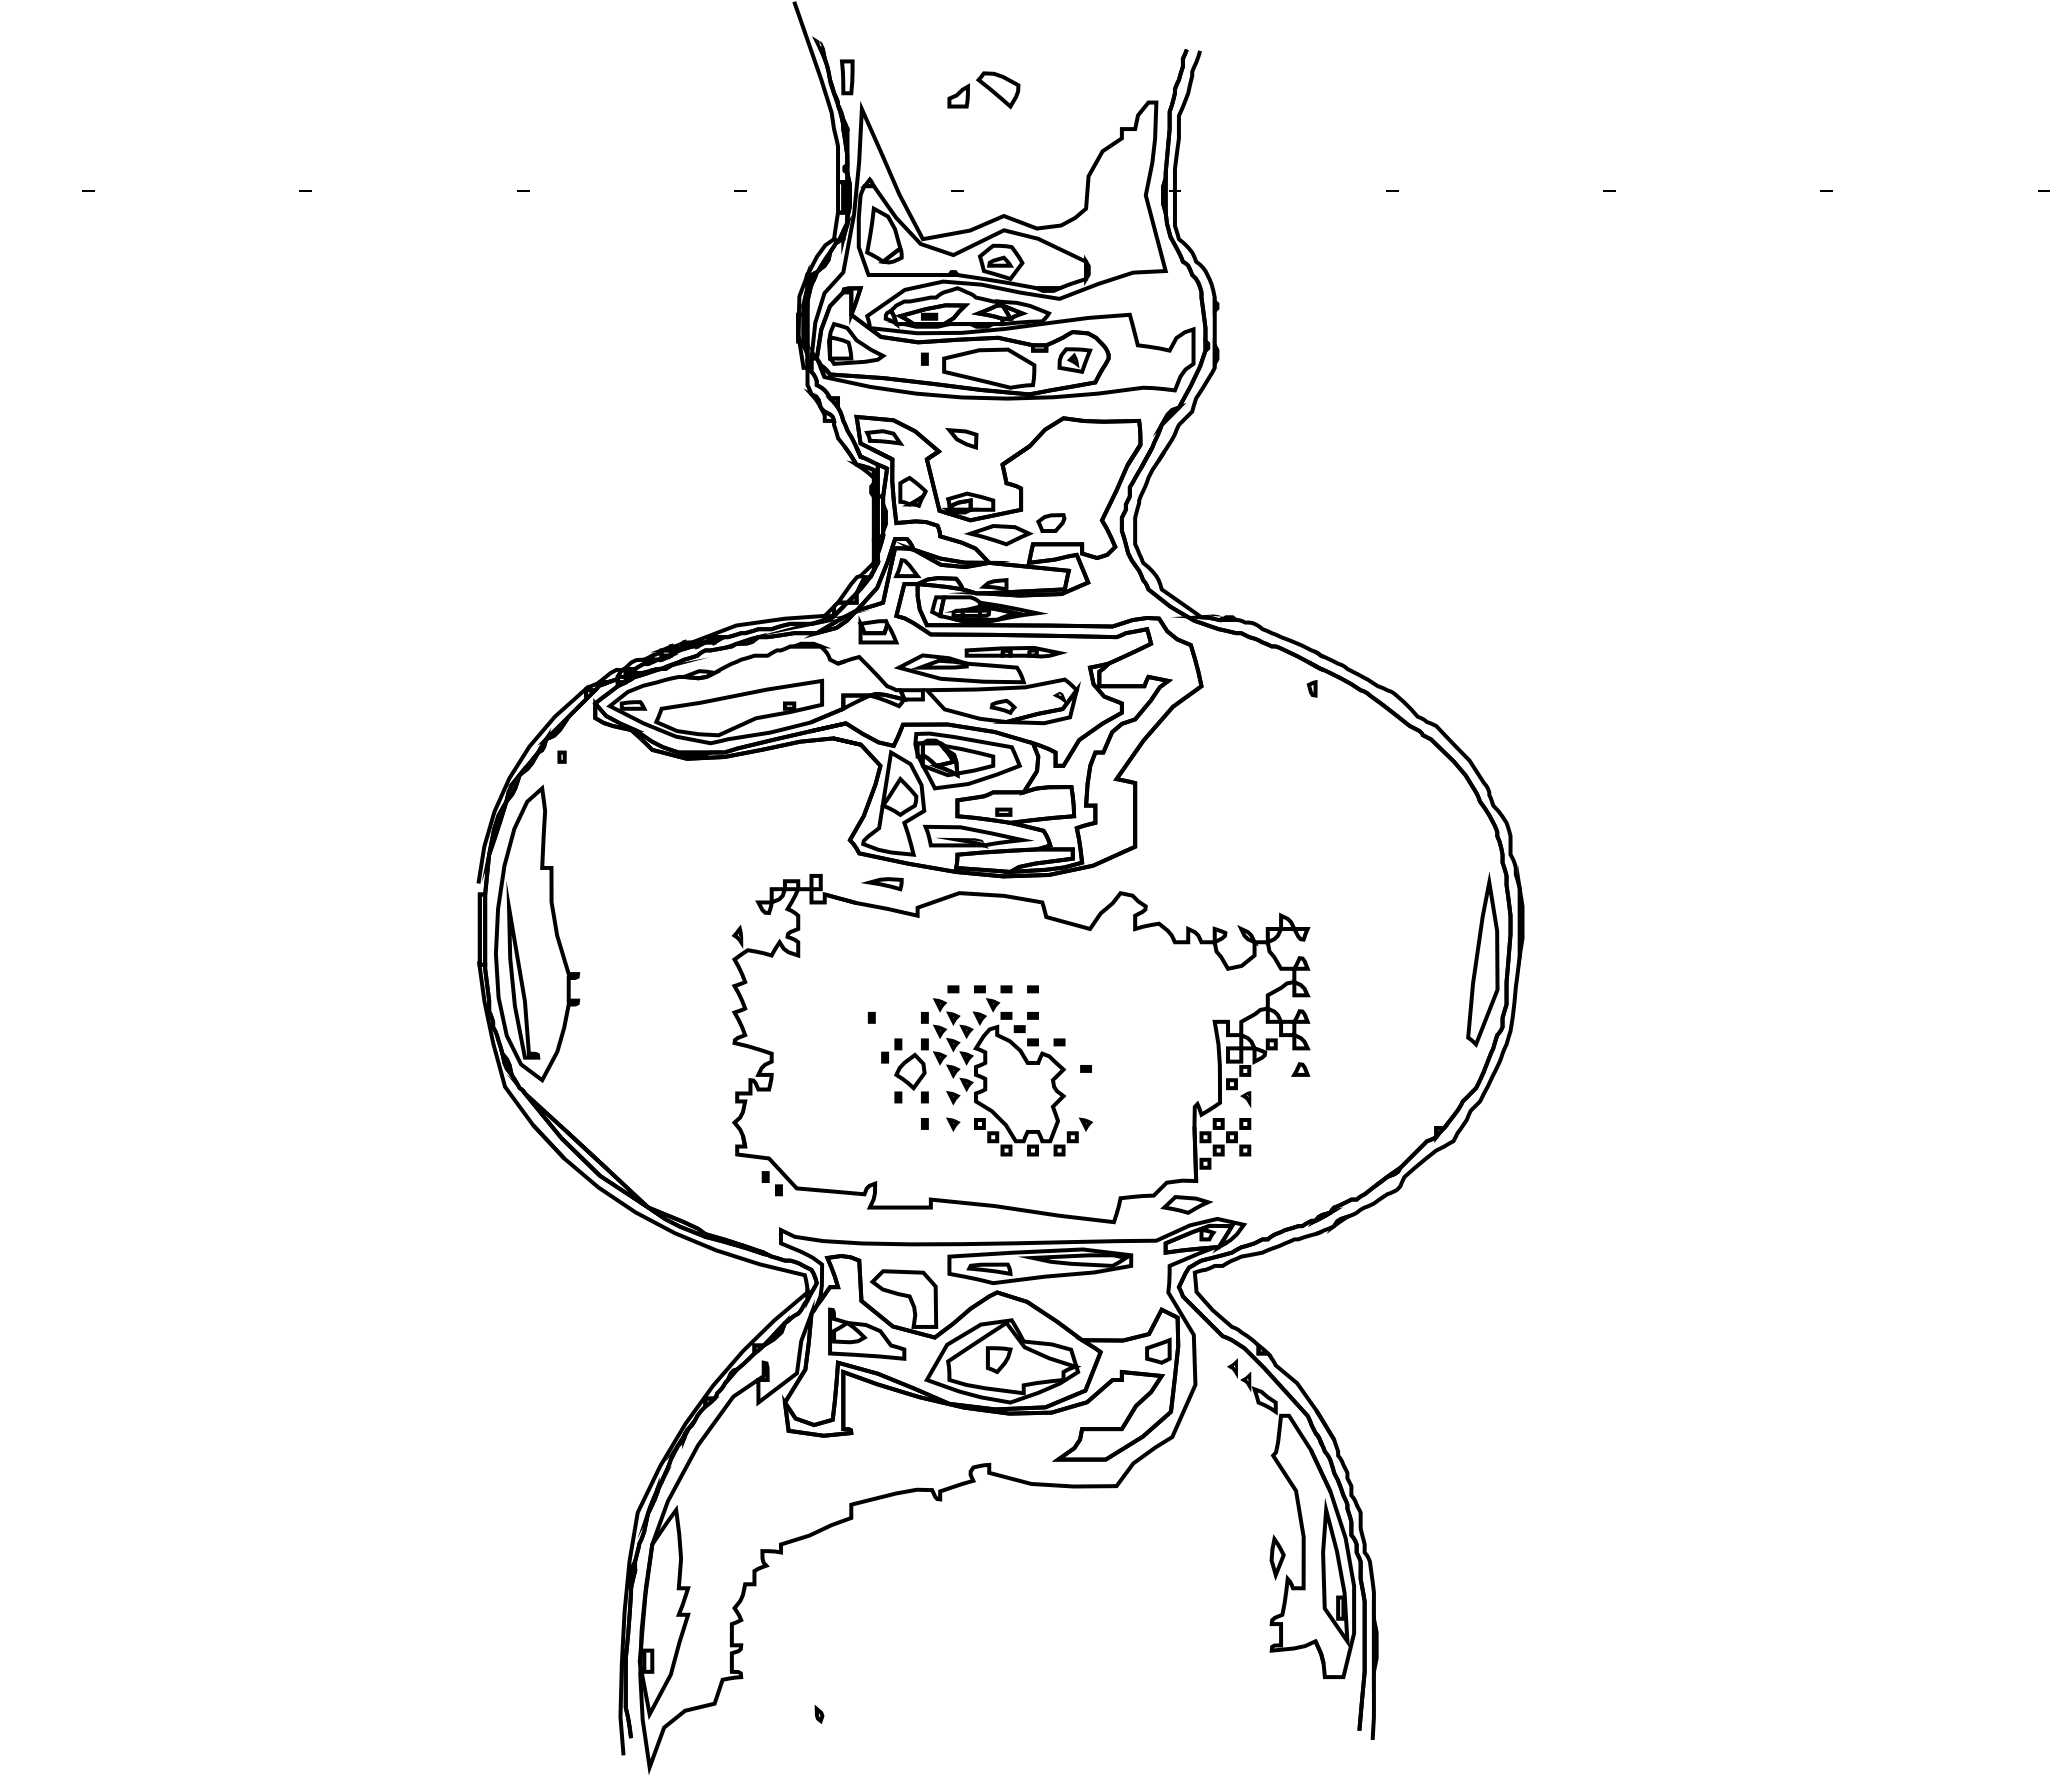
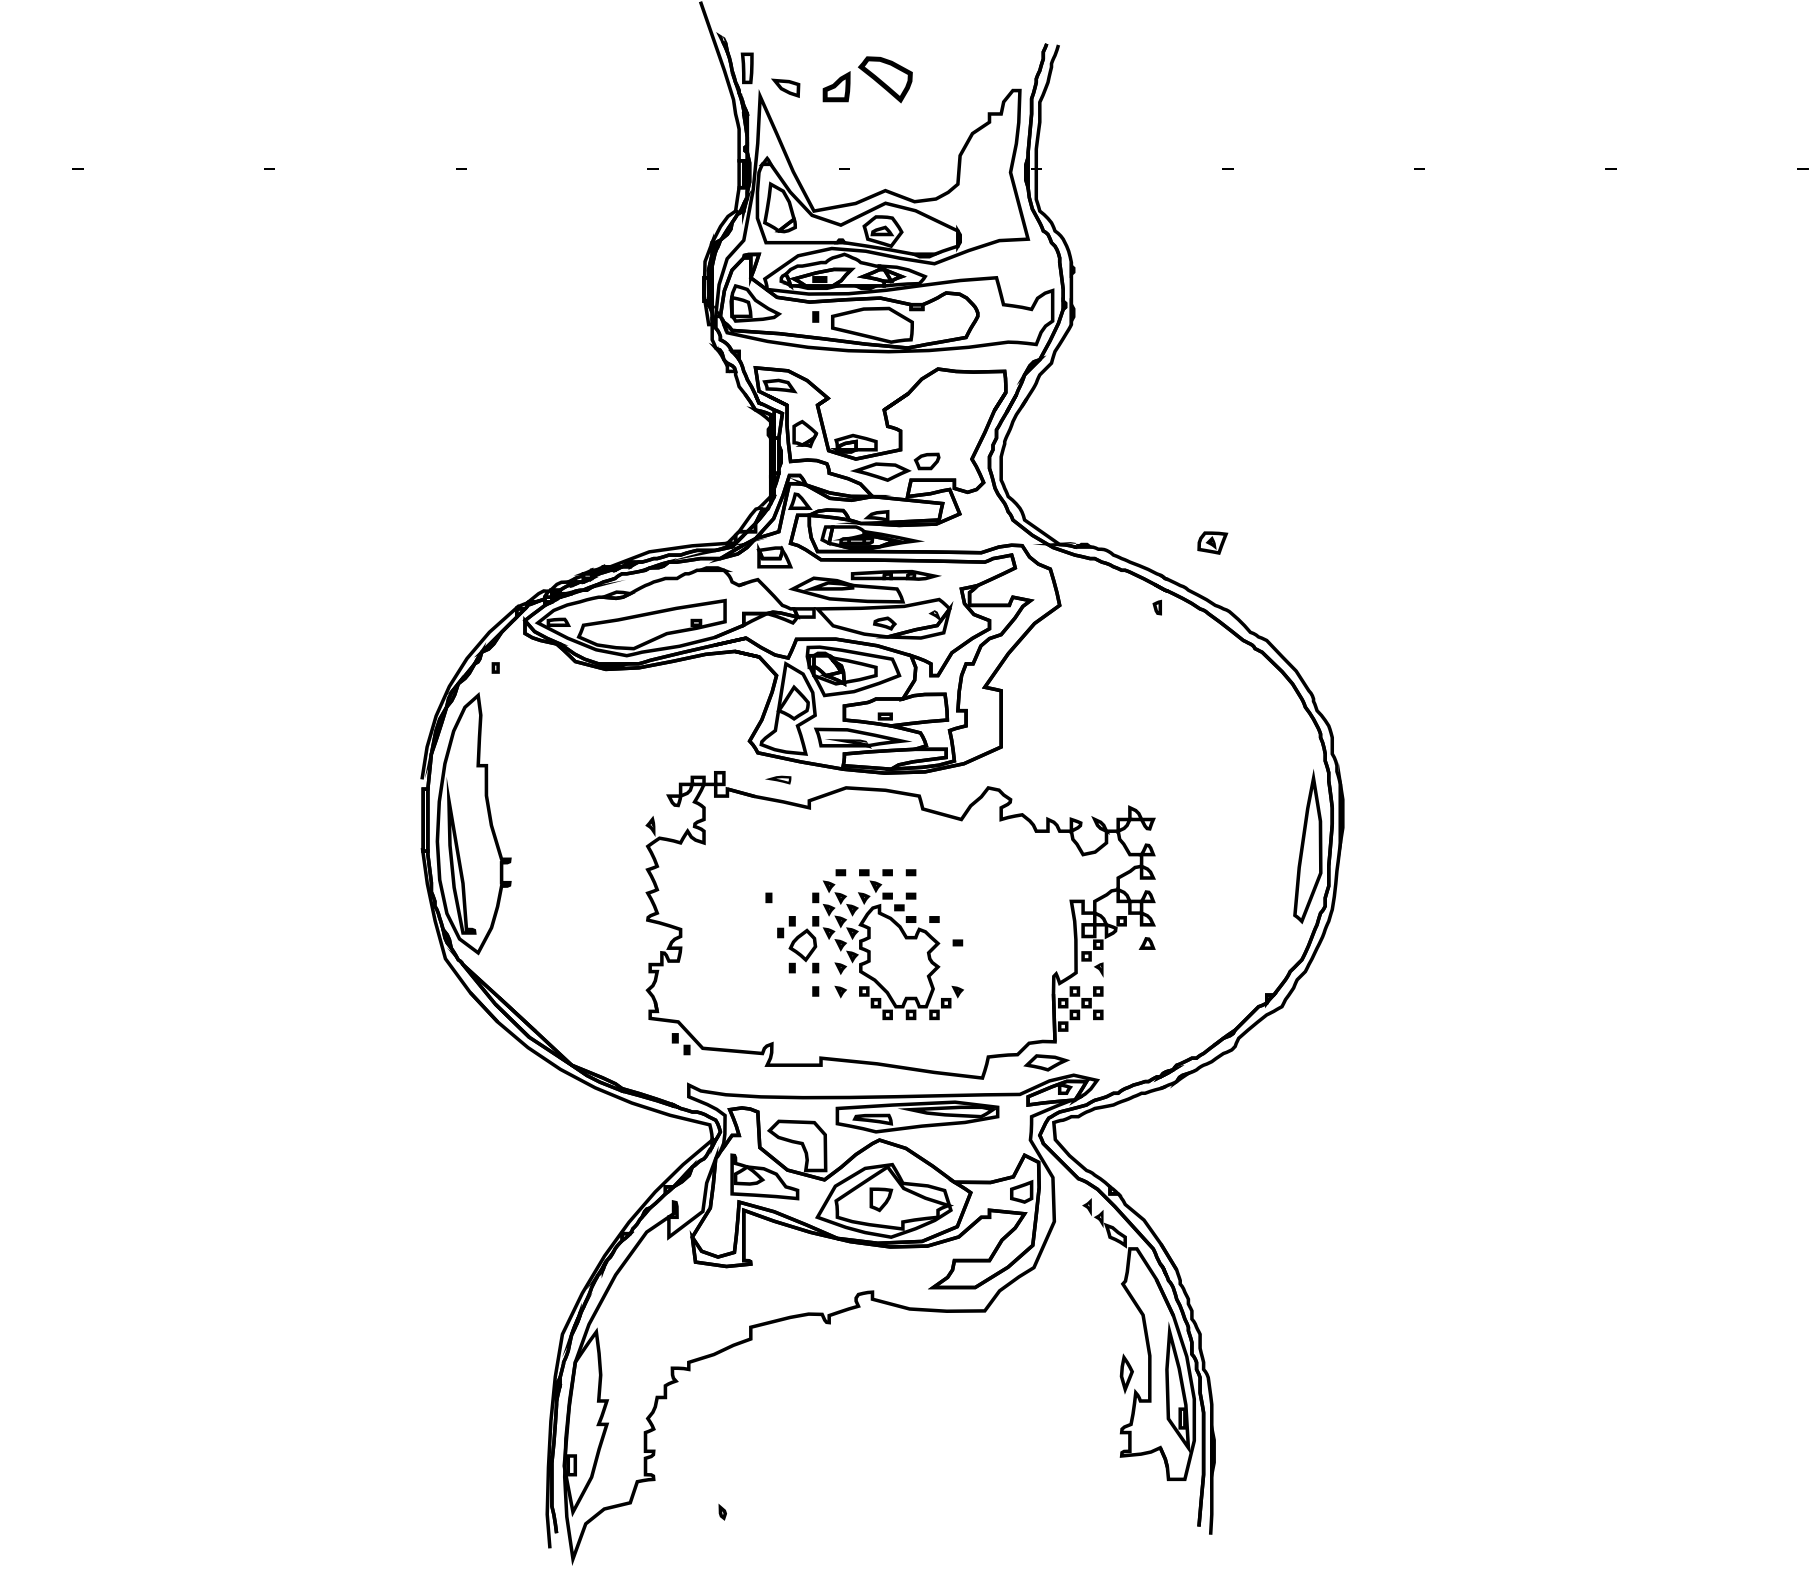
part: (983, 90) -> (867, 79), size x1.4
part: (1074, 360) -> (1212, 543), moved
part: (961, 438) -> (785, 87), moved
part: (882, 884) -> (778, 780), size x0.7

